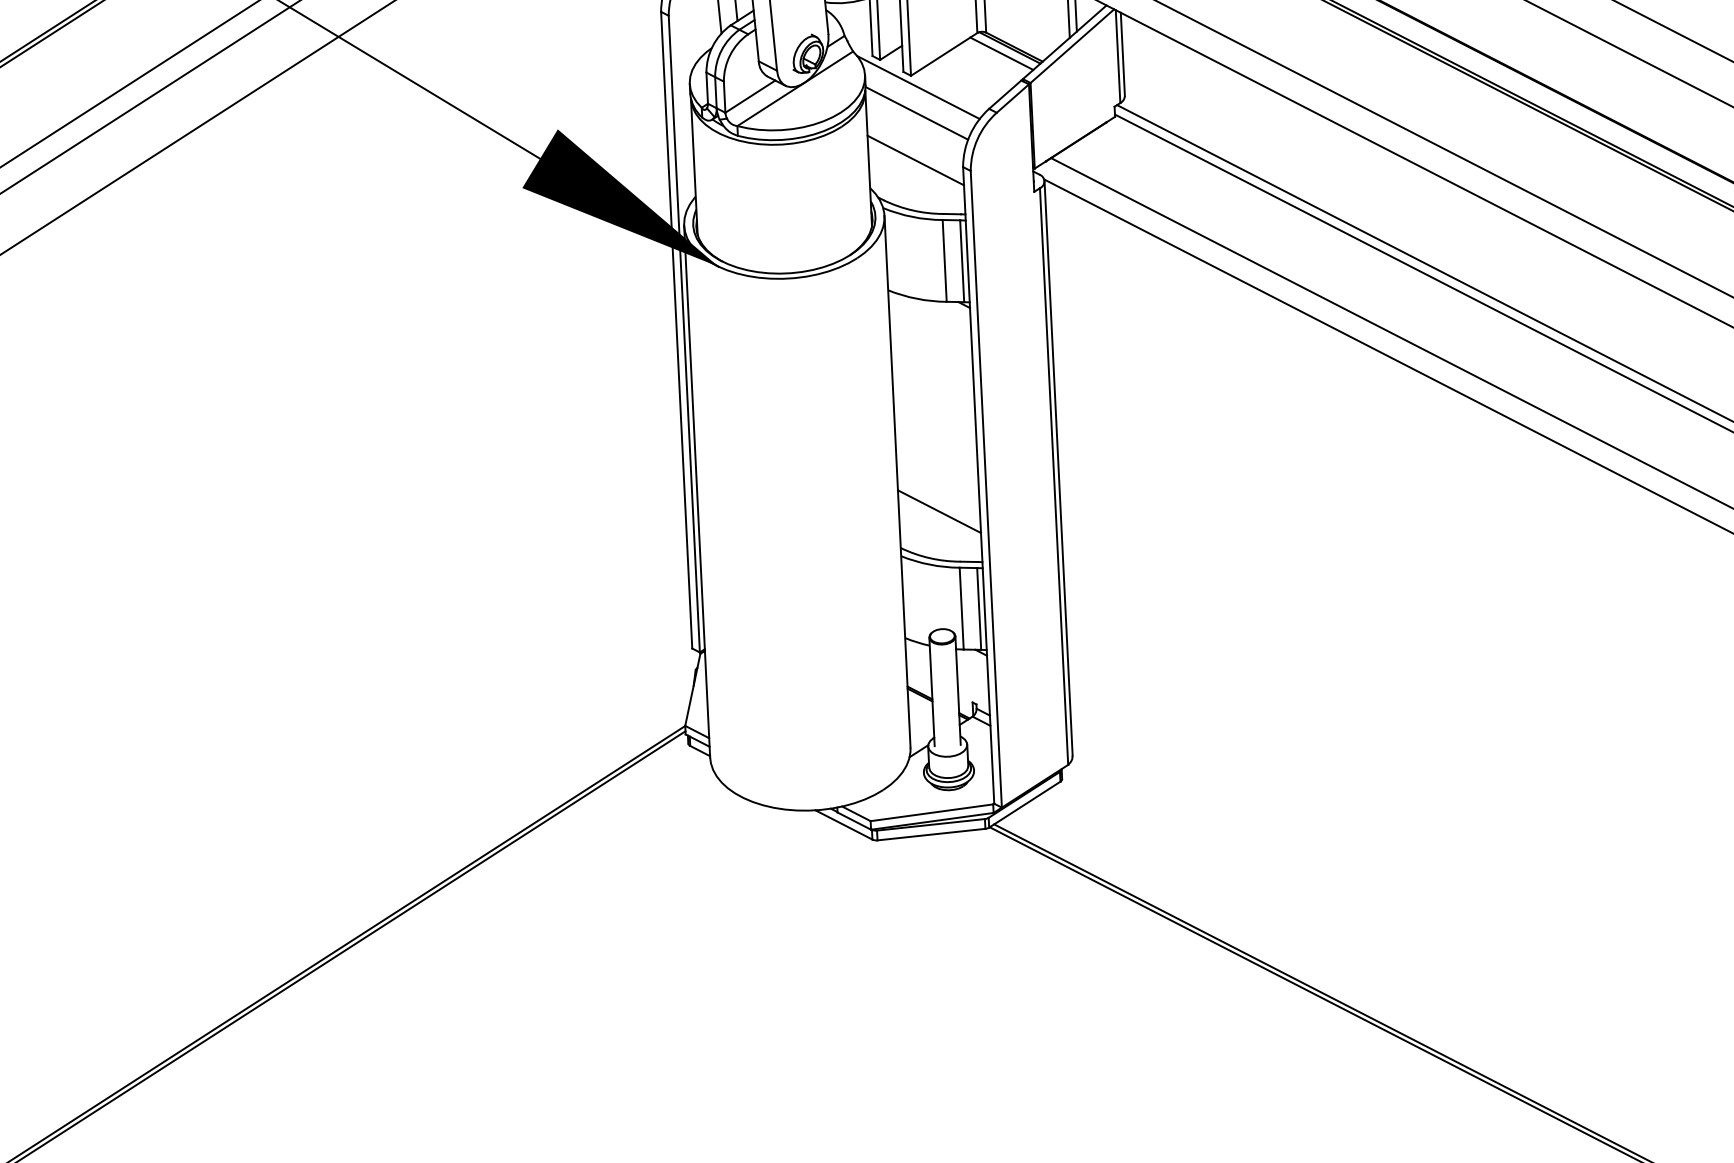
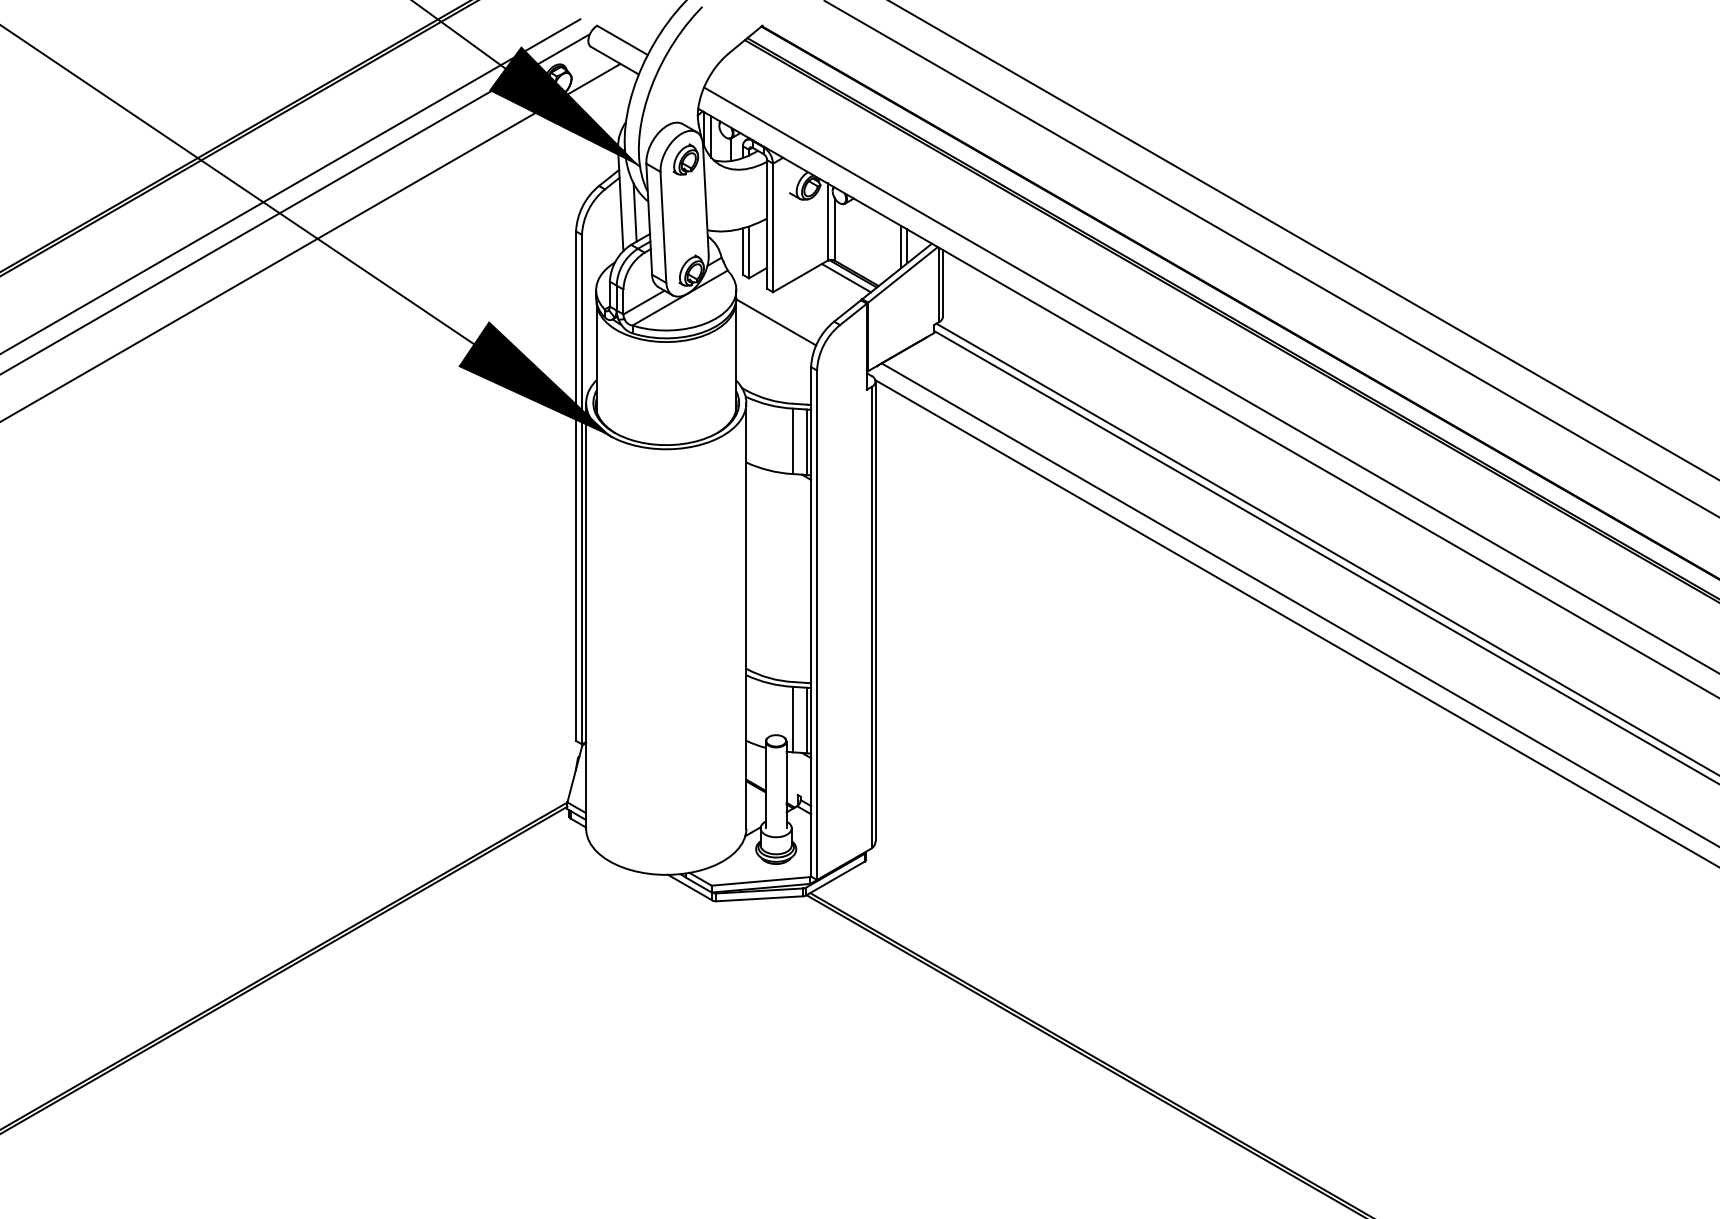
line: (918, 87) -> (778, 301), removed
line: (915, 159) -> (773, 359), removed
line: (939, 510) -> (778, 640), removed

